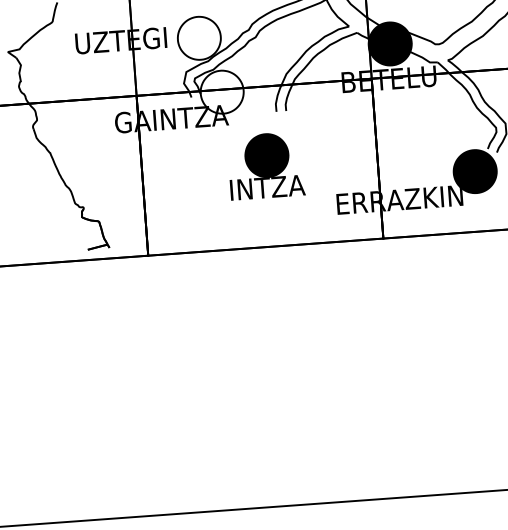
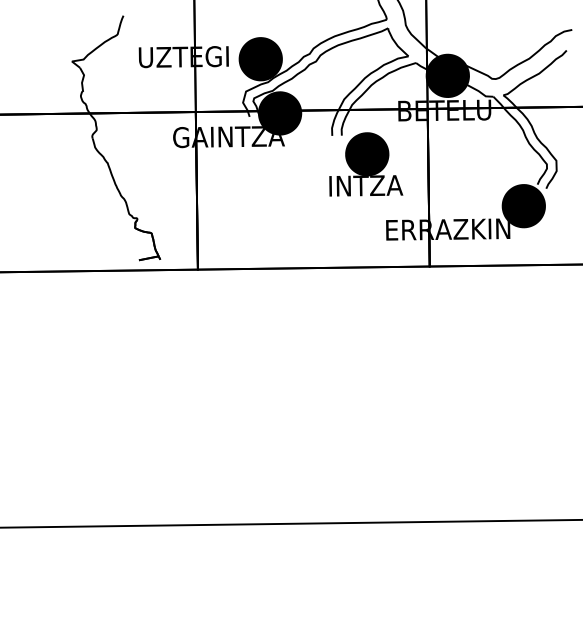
fill: (199, 38) -> (260, 59), added
fill: (221, 92) -> (279, 113), added
part: (266, 166) -> (366, 164), moved

